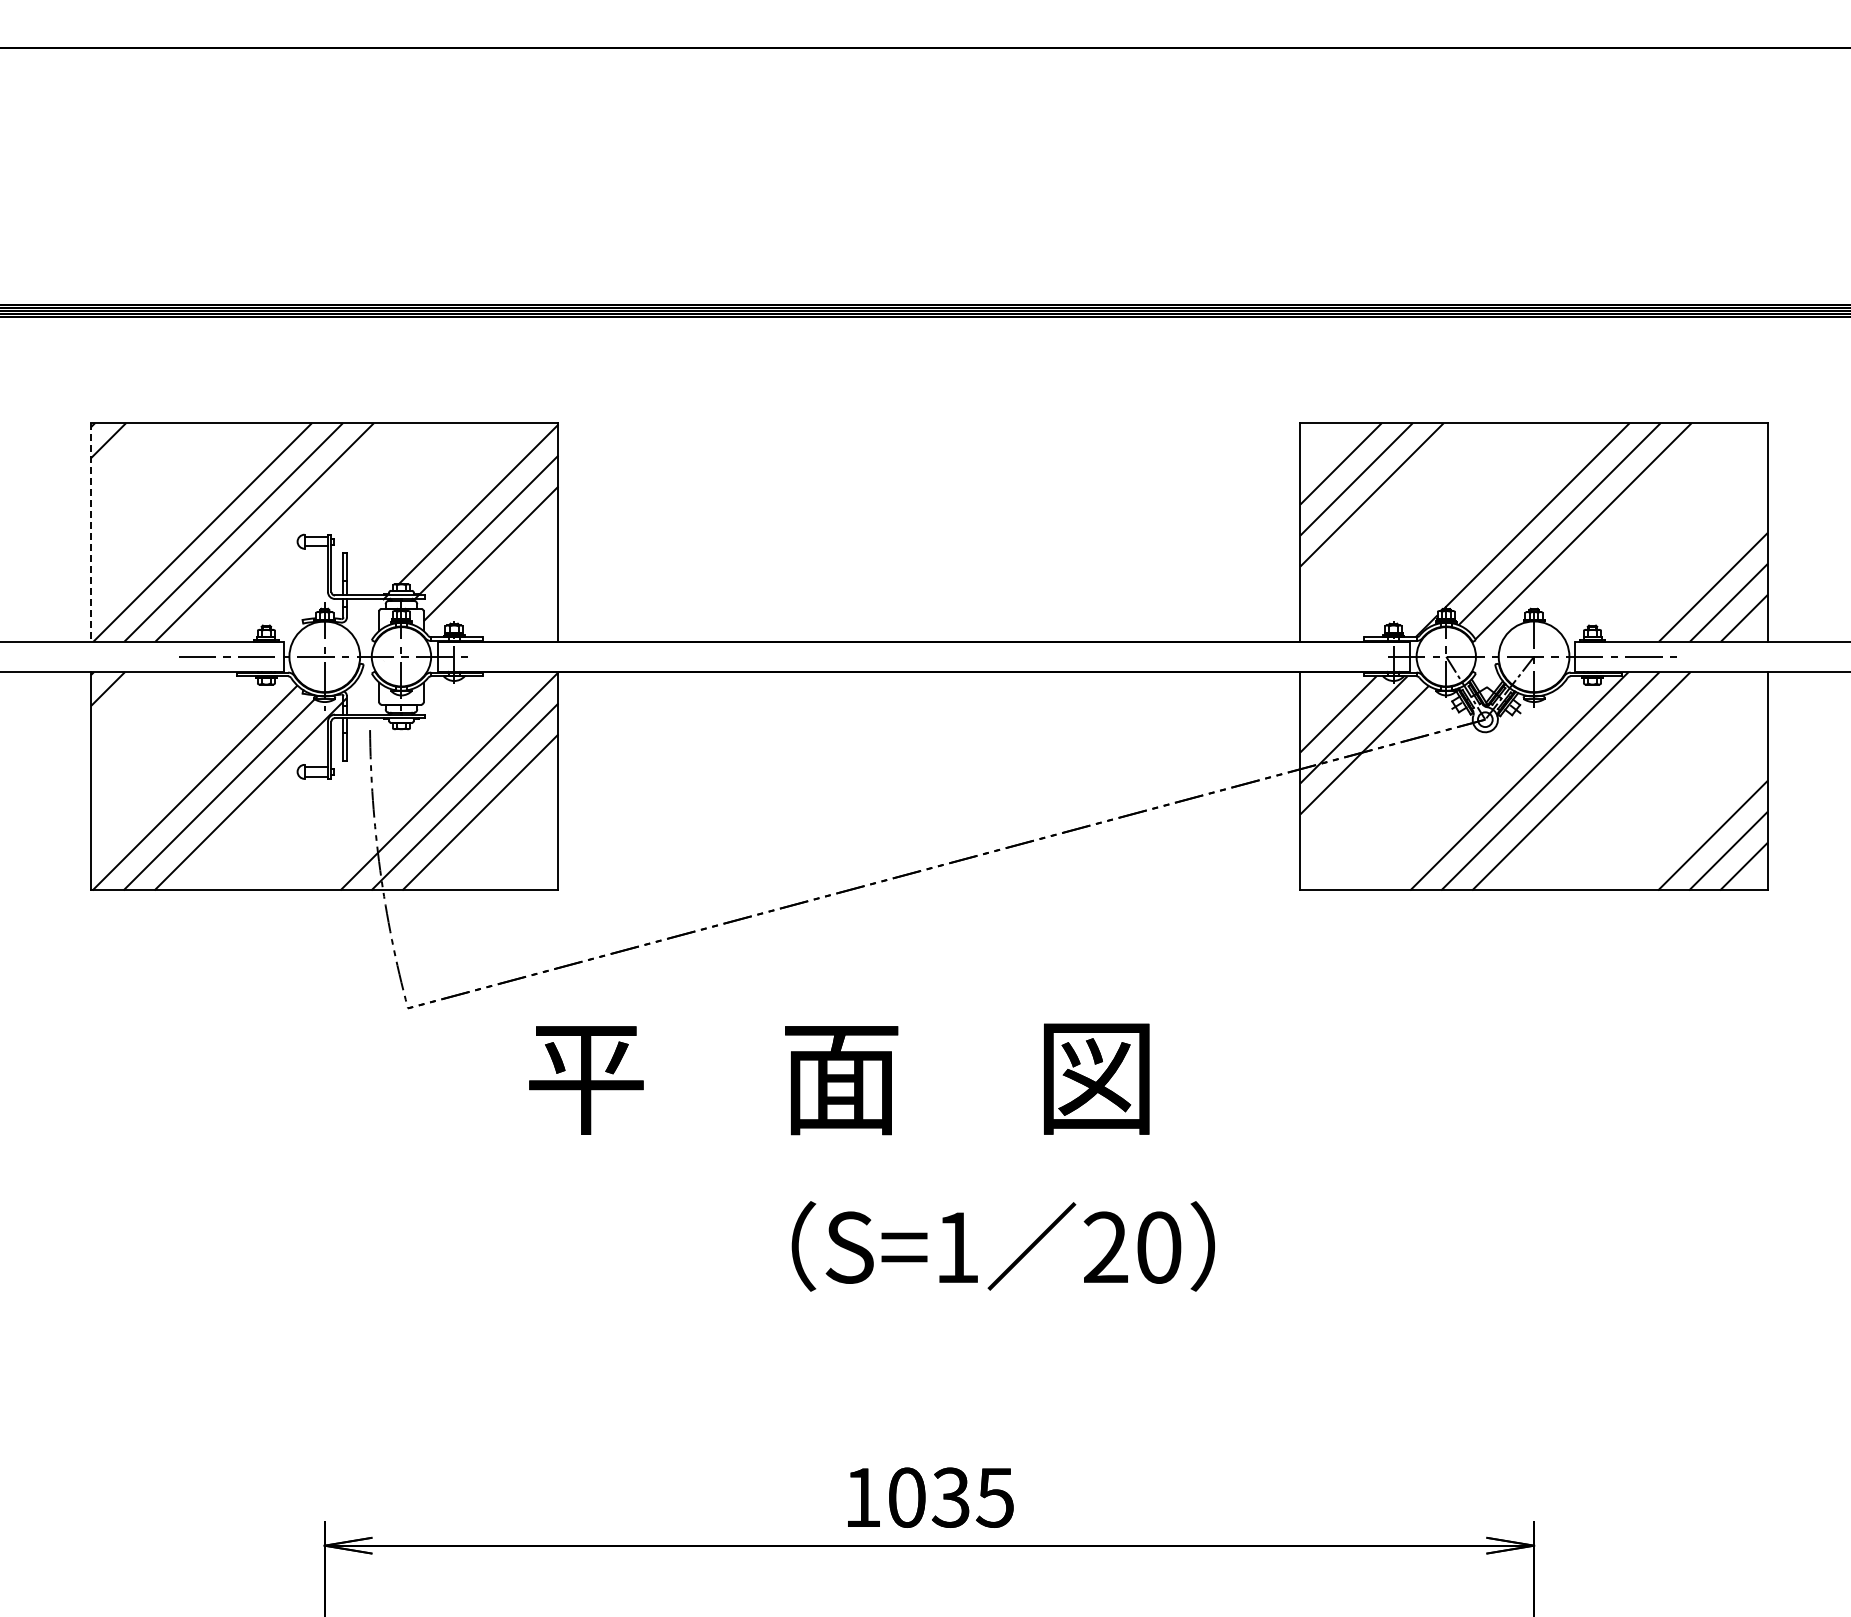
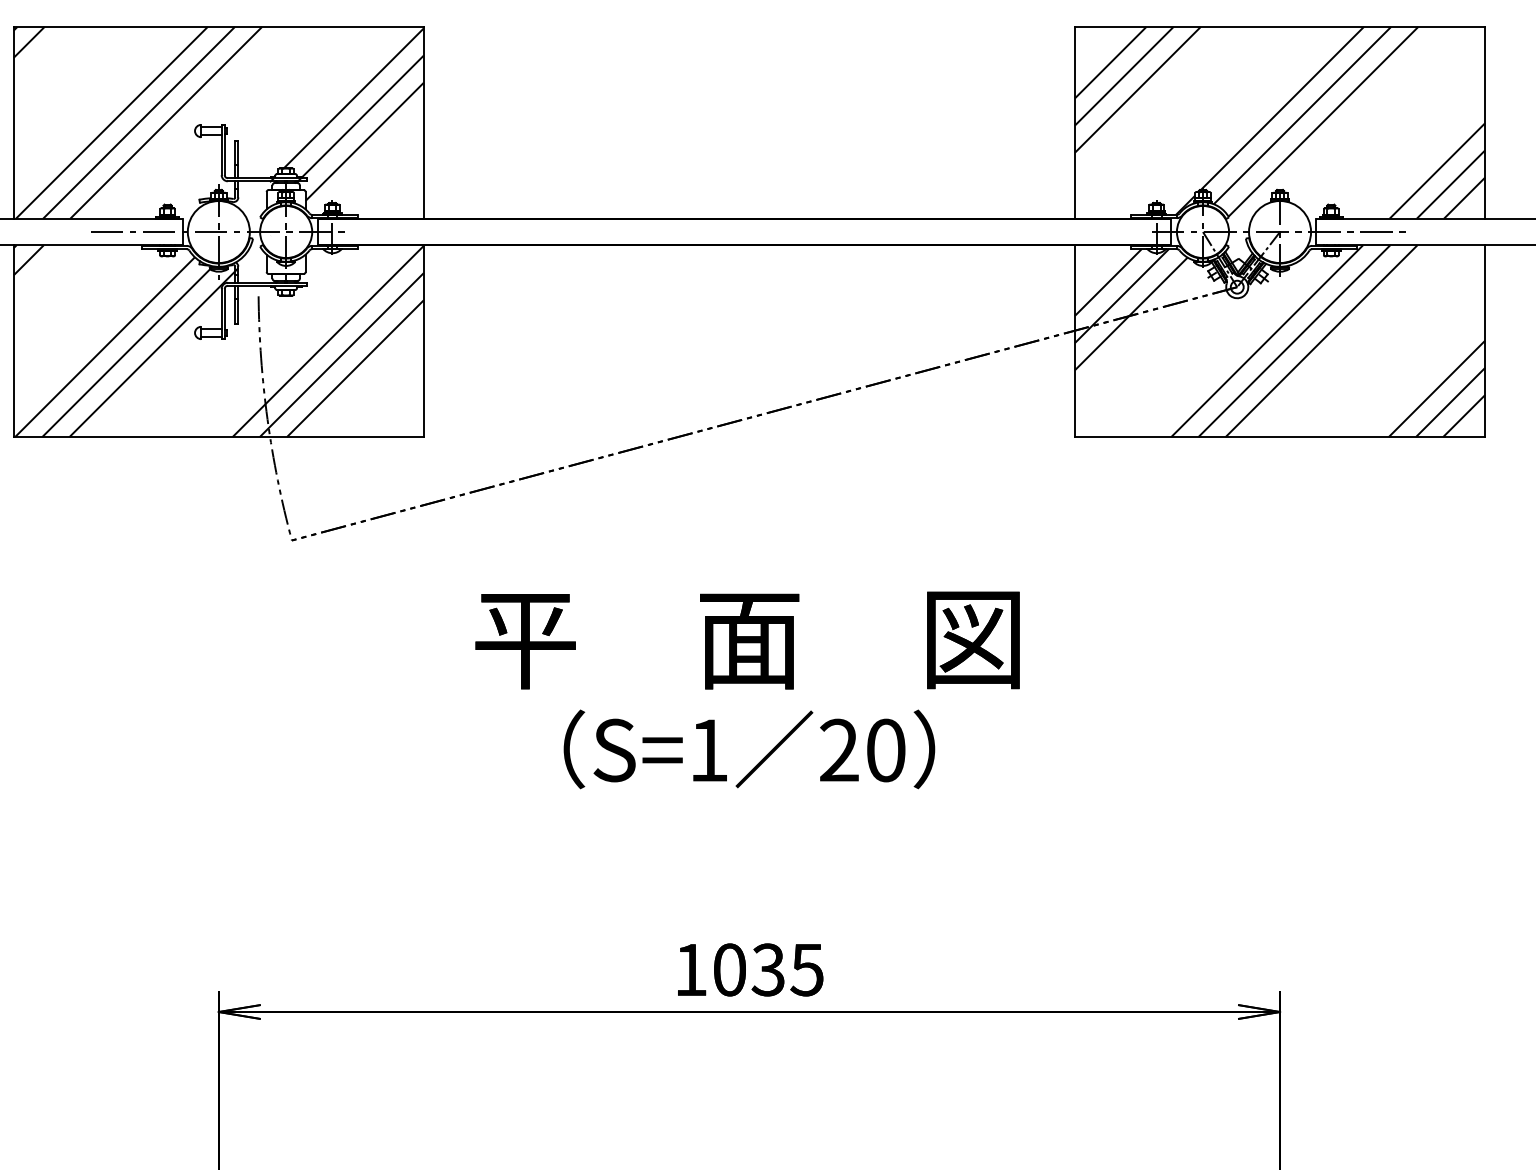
line: (91, 532) -> (14, 122), dashed -> solid
text: (839, 1079) -> (747, 640), moved
text: (1002, 1246) -> (748, 749), moved

